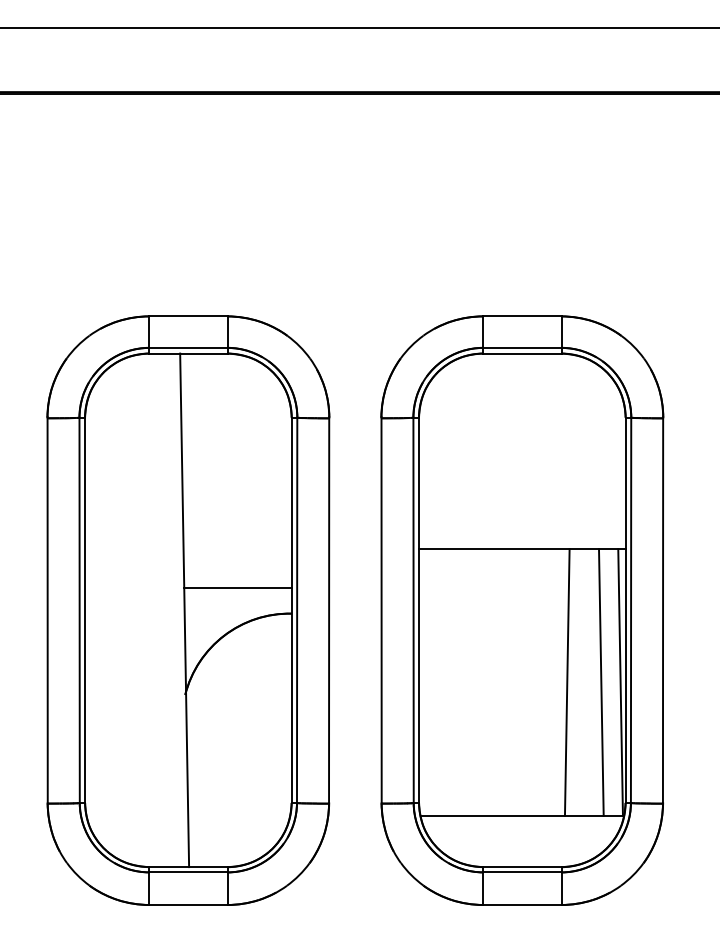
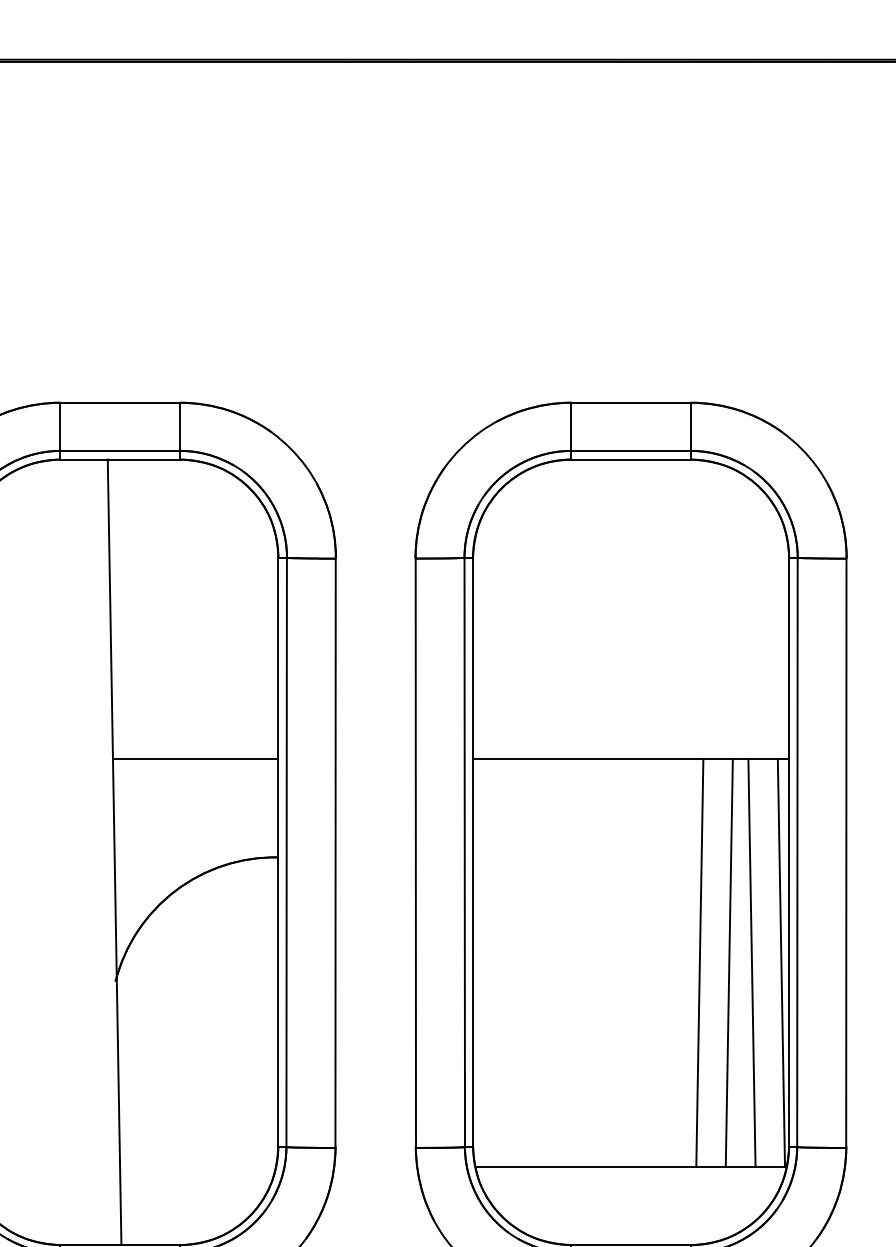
line: (237, 588) -> (195, 759), moved
line: (586, 682) -> (729, 962), added

